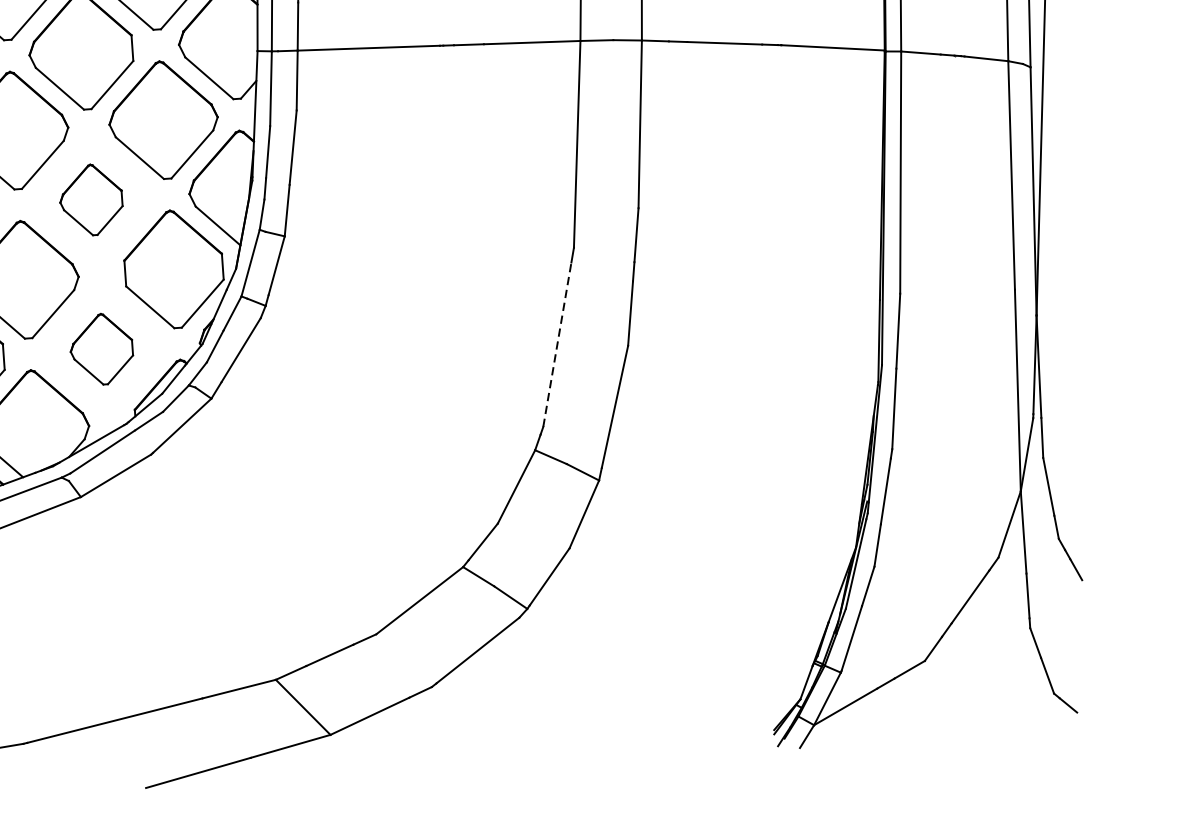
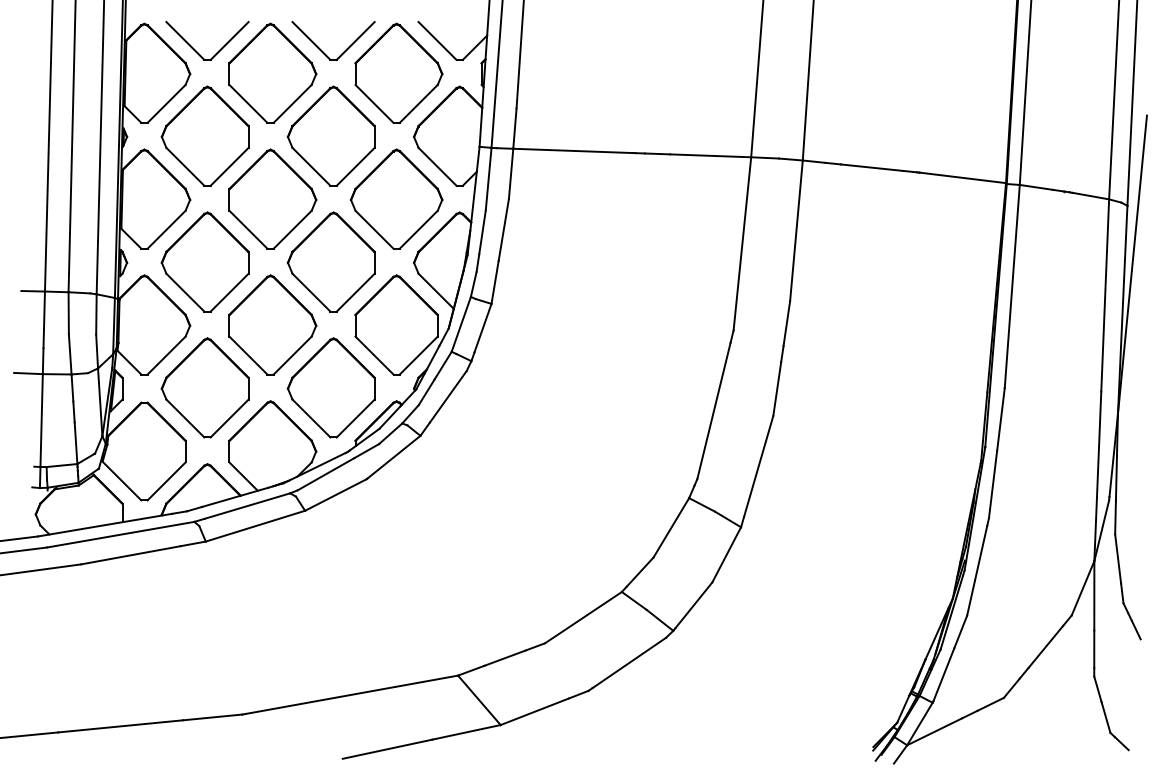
part: (90, 199) -> (330, 261), size x1.67
line: (557, 344) -> (714, 410), dashed -> solid
part: (100, 348) -> (330, 387), size x1.67

